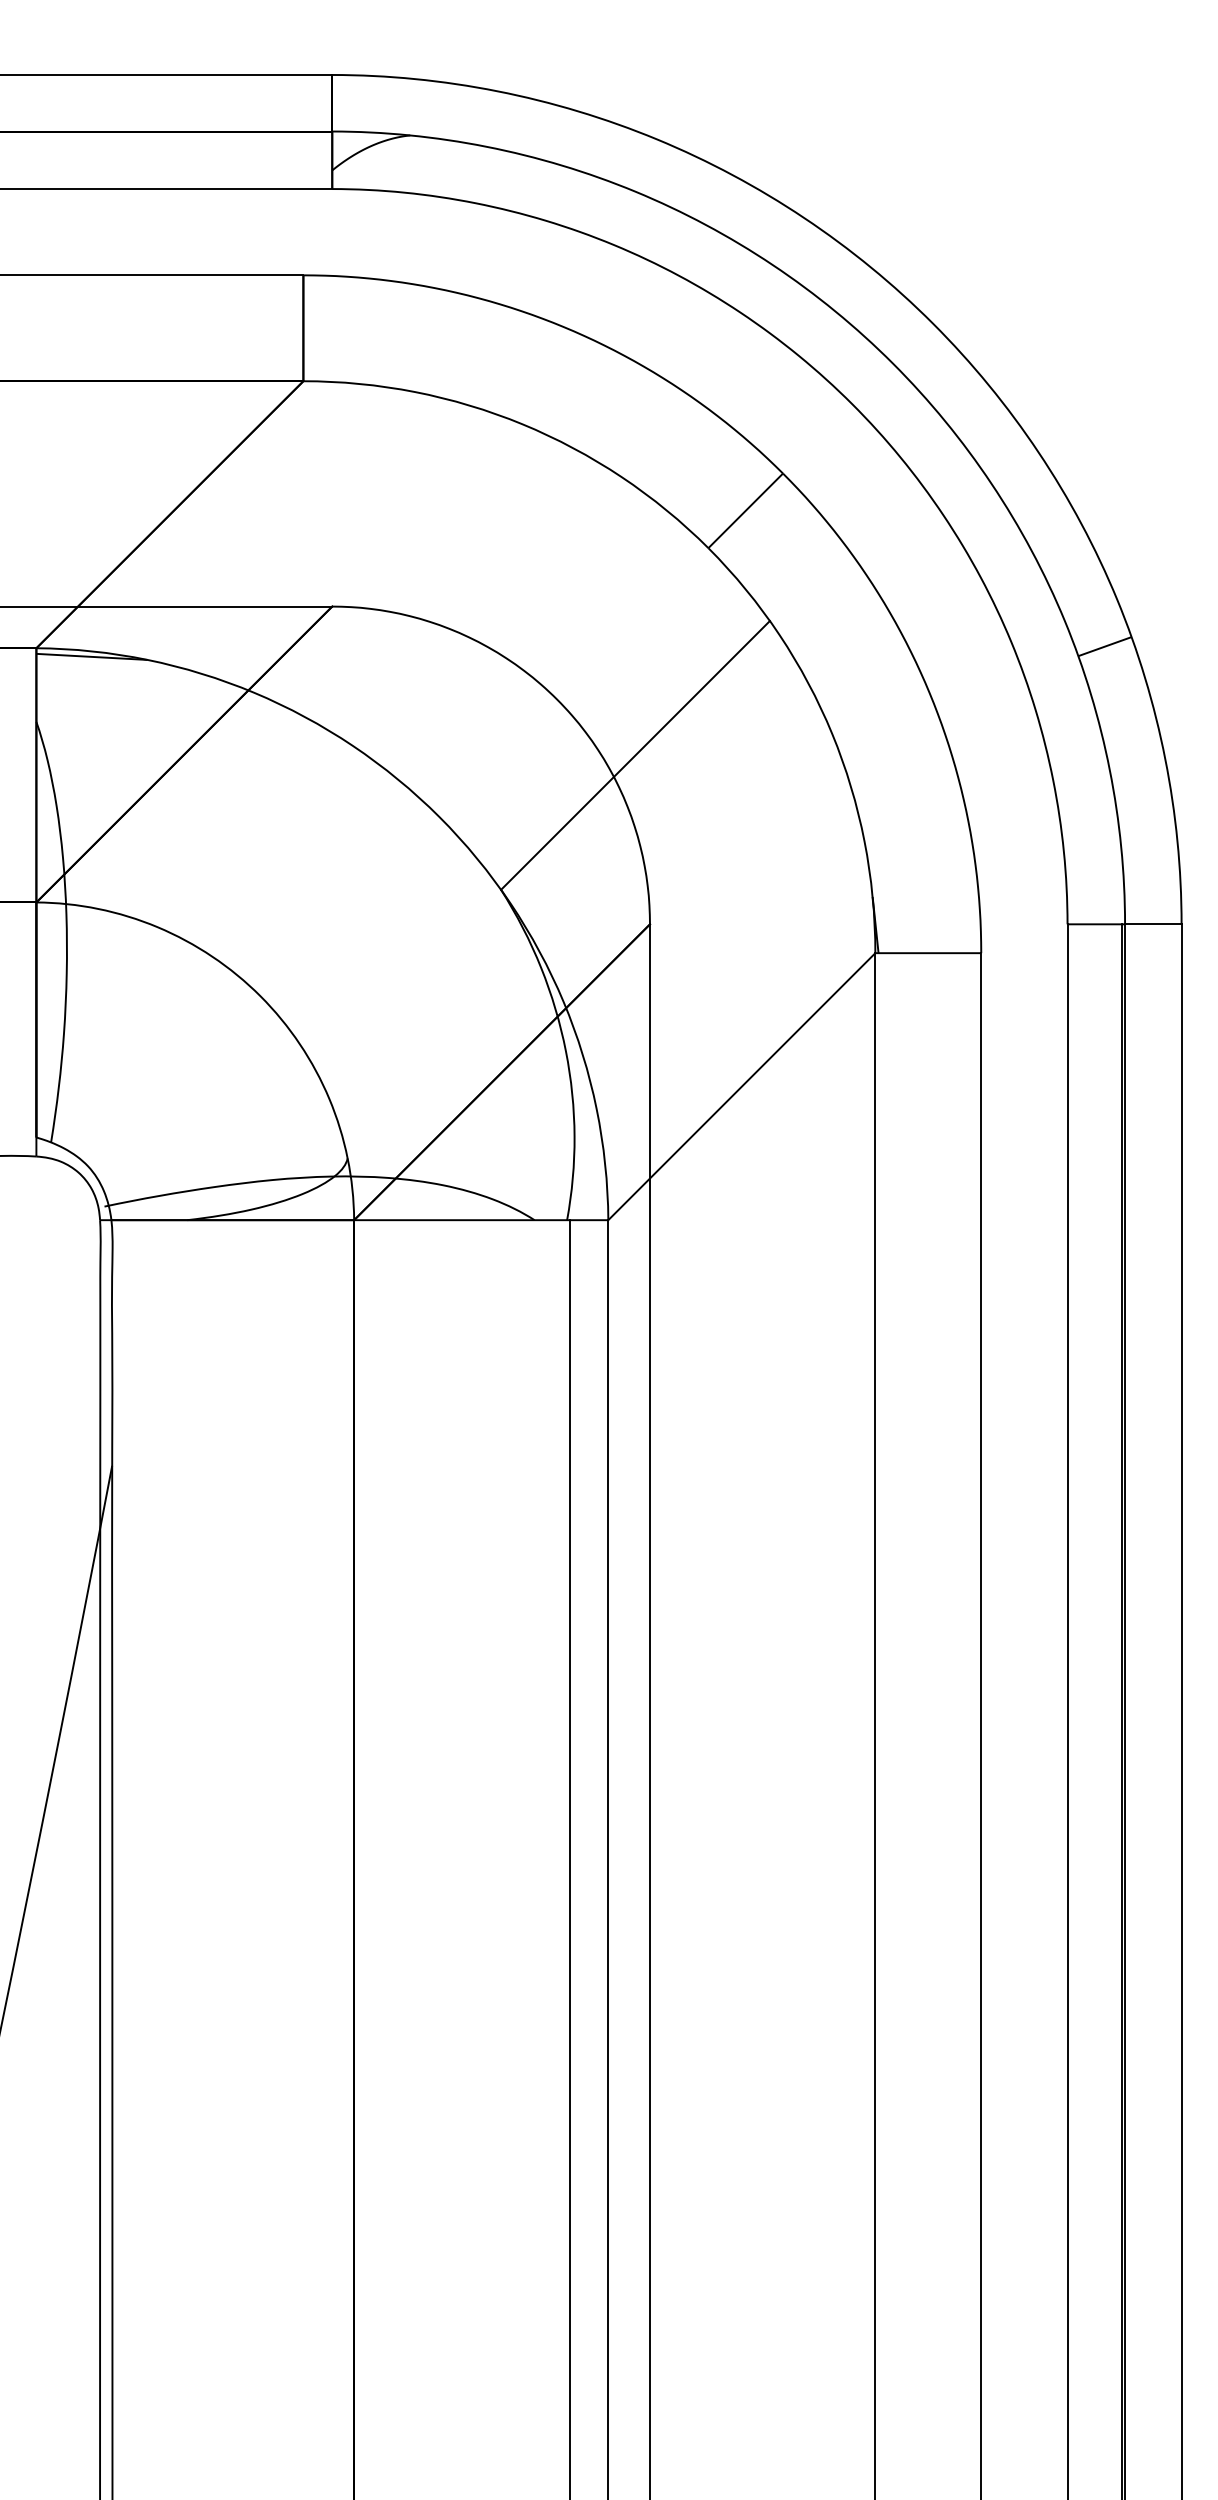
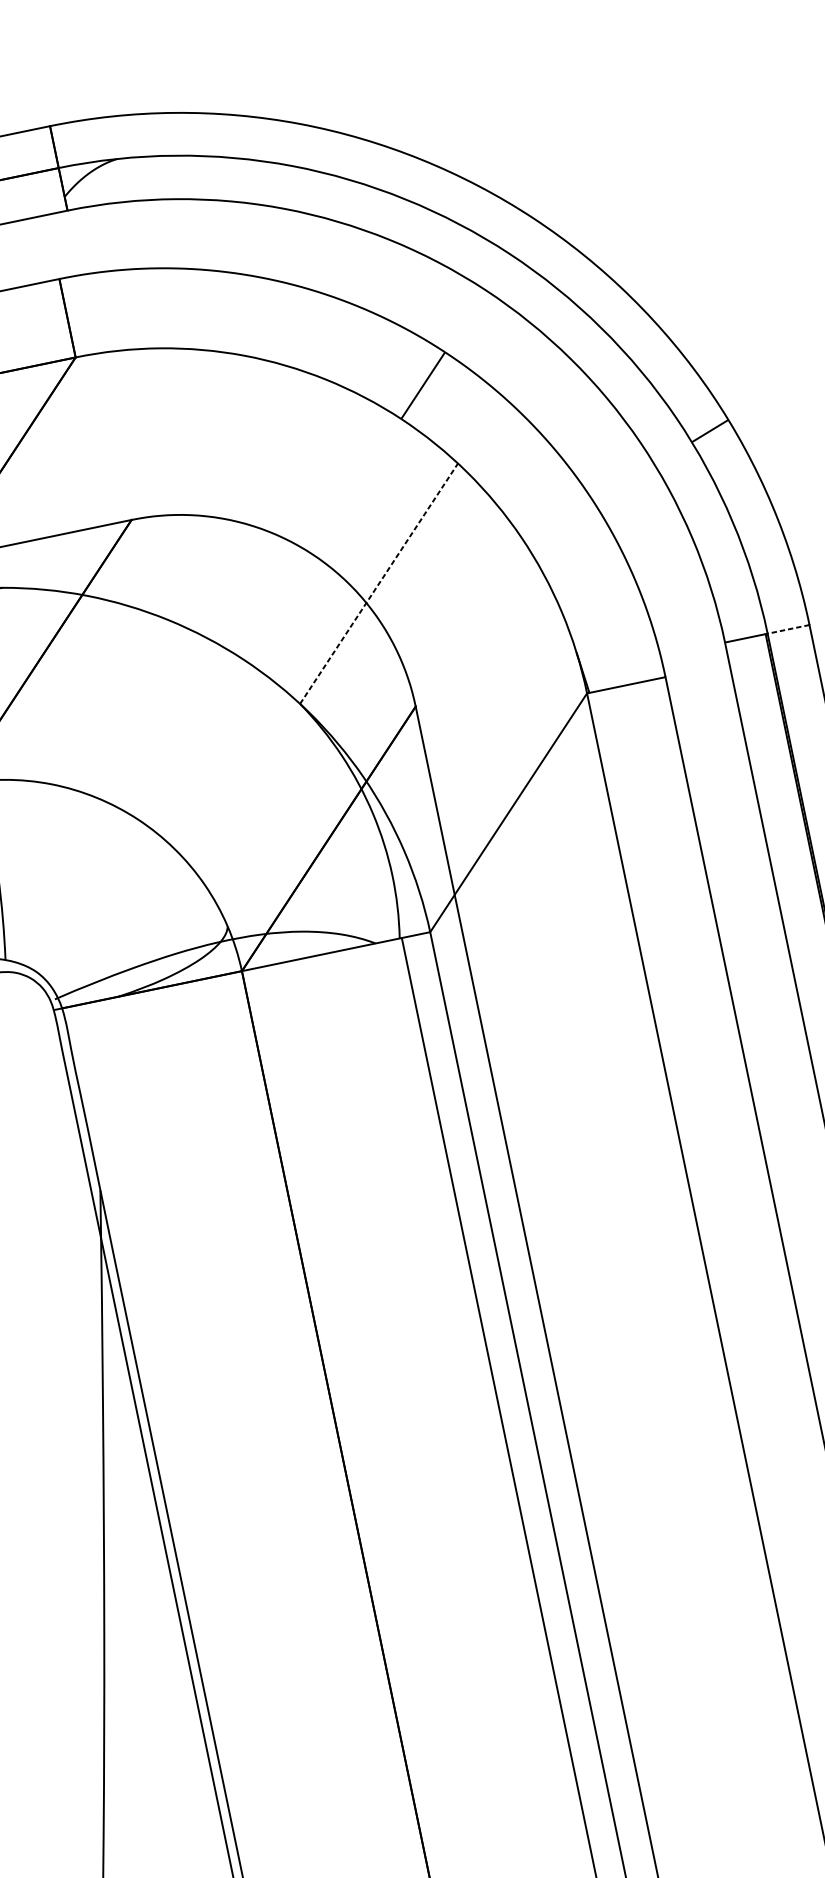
line: (635, 755) -> (379, 583), solid -> dashed
line: (1152, 924) -> (787, 629), solid -> dashed

